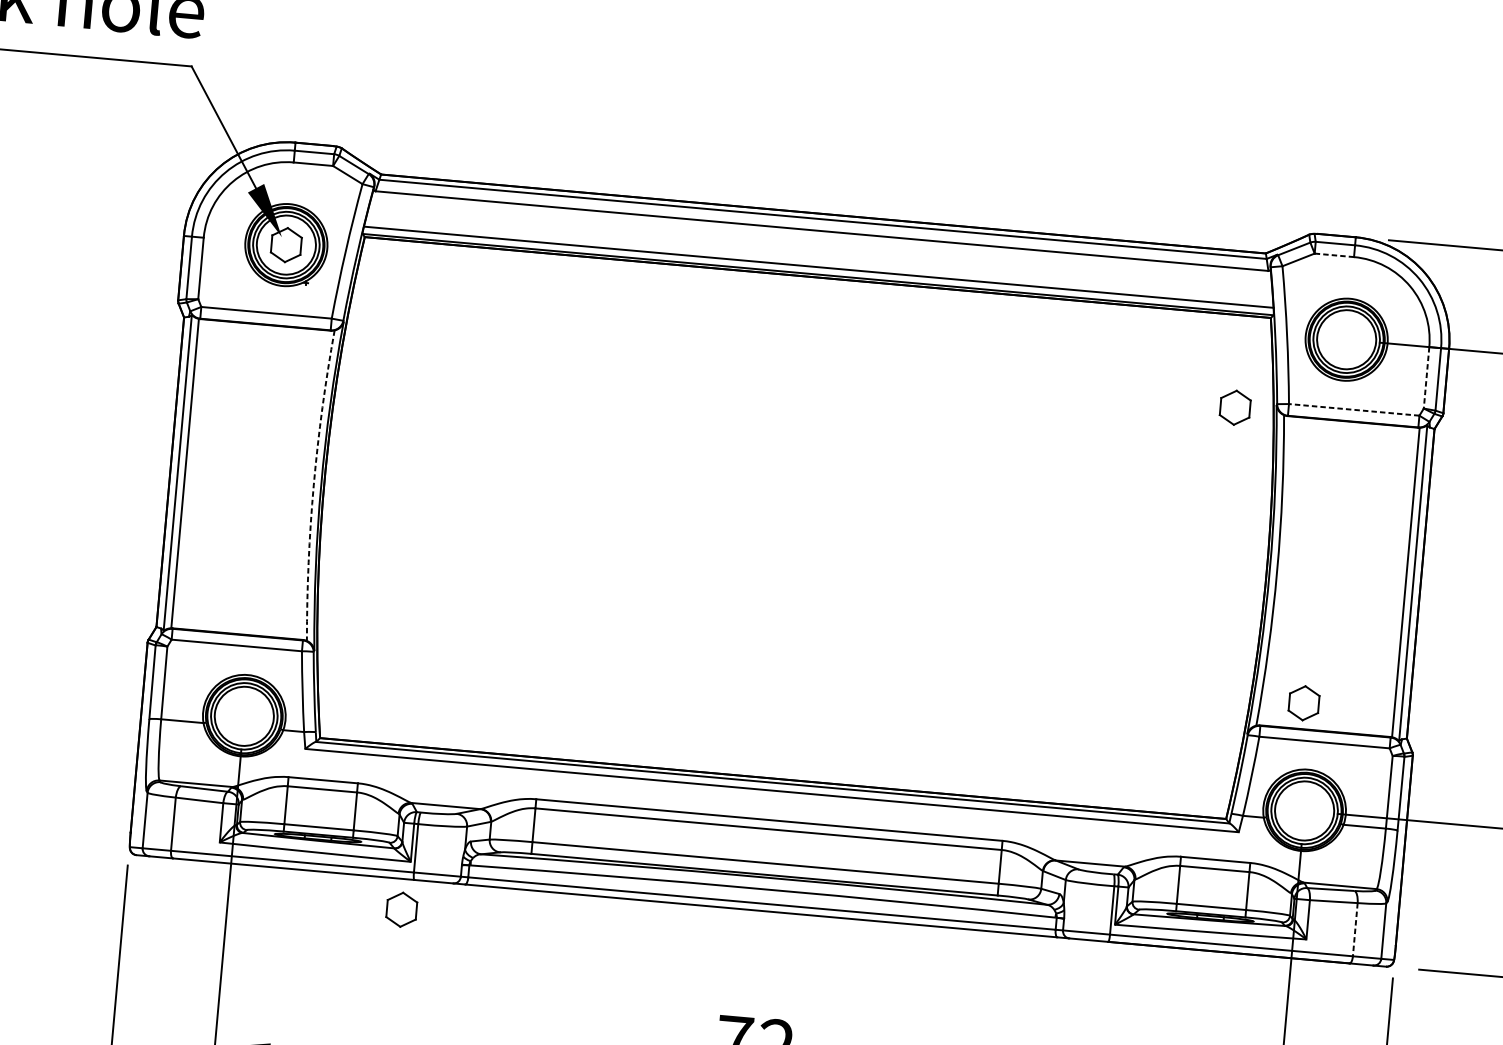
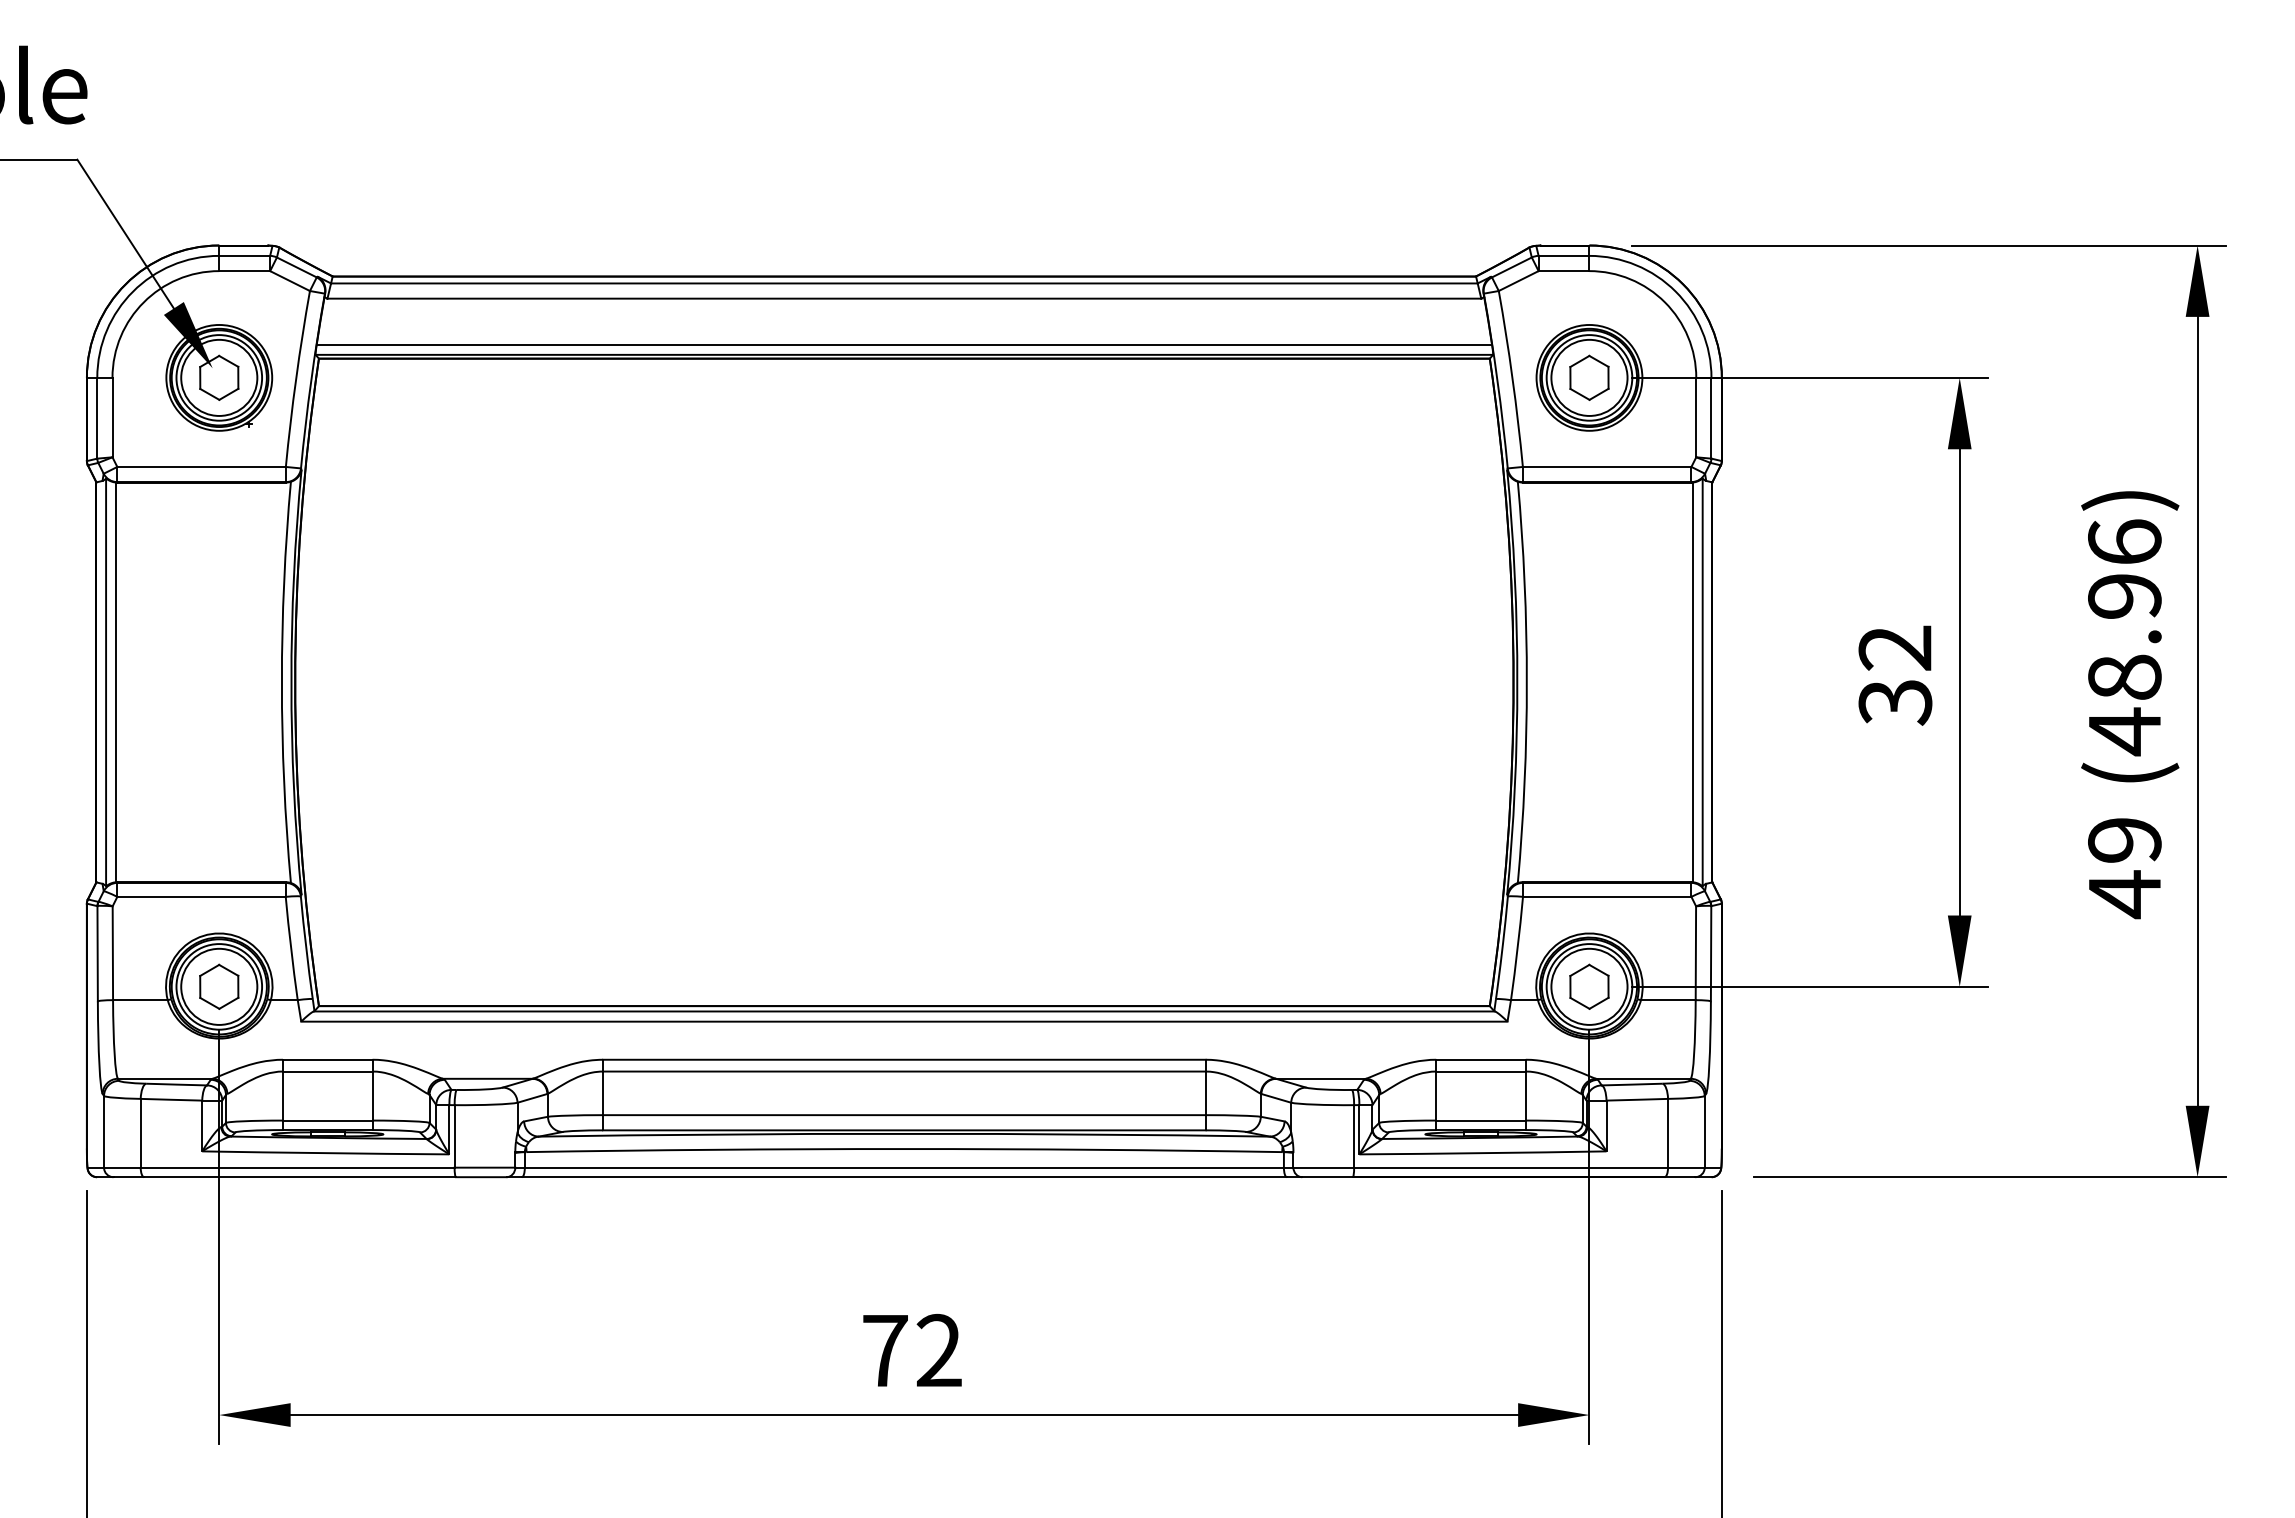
line: (1334, 255) -> (1564, 271), dashed -> solid
line: (1426, 377) -> (1696, 417), dashed -> solid
part: (1235, 407) -> (1589, 377), moved
line: (1353, 409) -> (1606, 466), dashed -> solid
arc: (313, 485) -> (281, 682), dashed -> solid
part: (1304, 703) -> (1589, 986), moved
part: (401, 909) -> (219, 986), moved
line: (1355, 929) -> (1668, 1133), dashed -> solid

